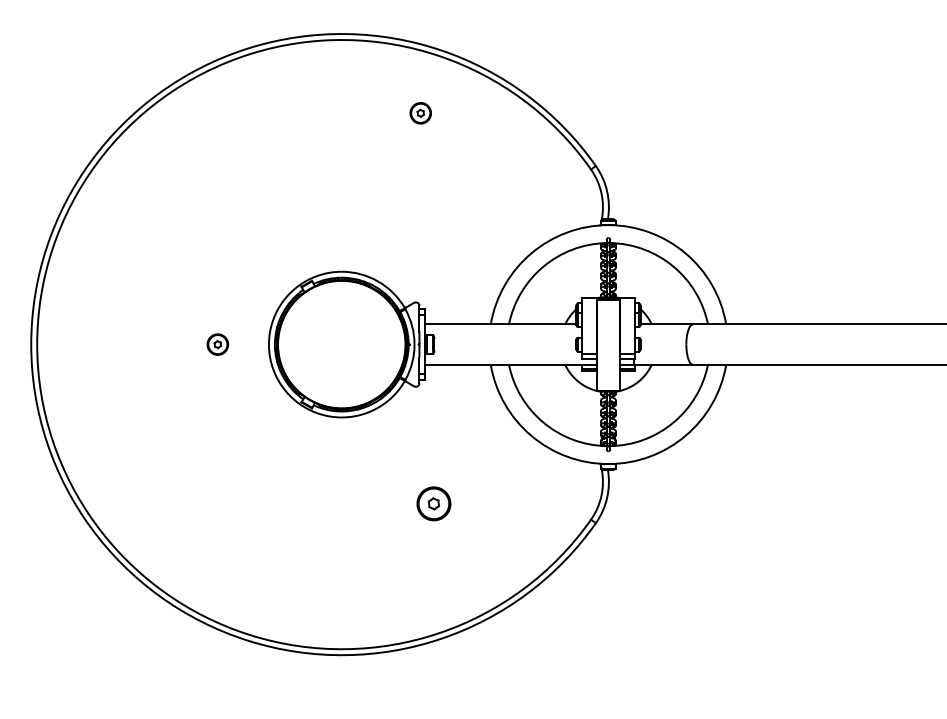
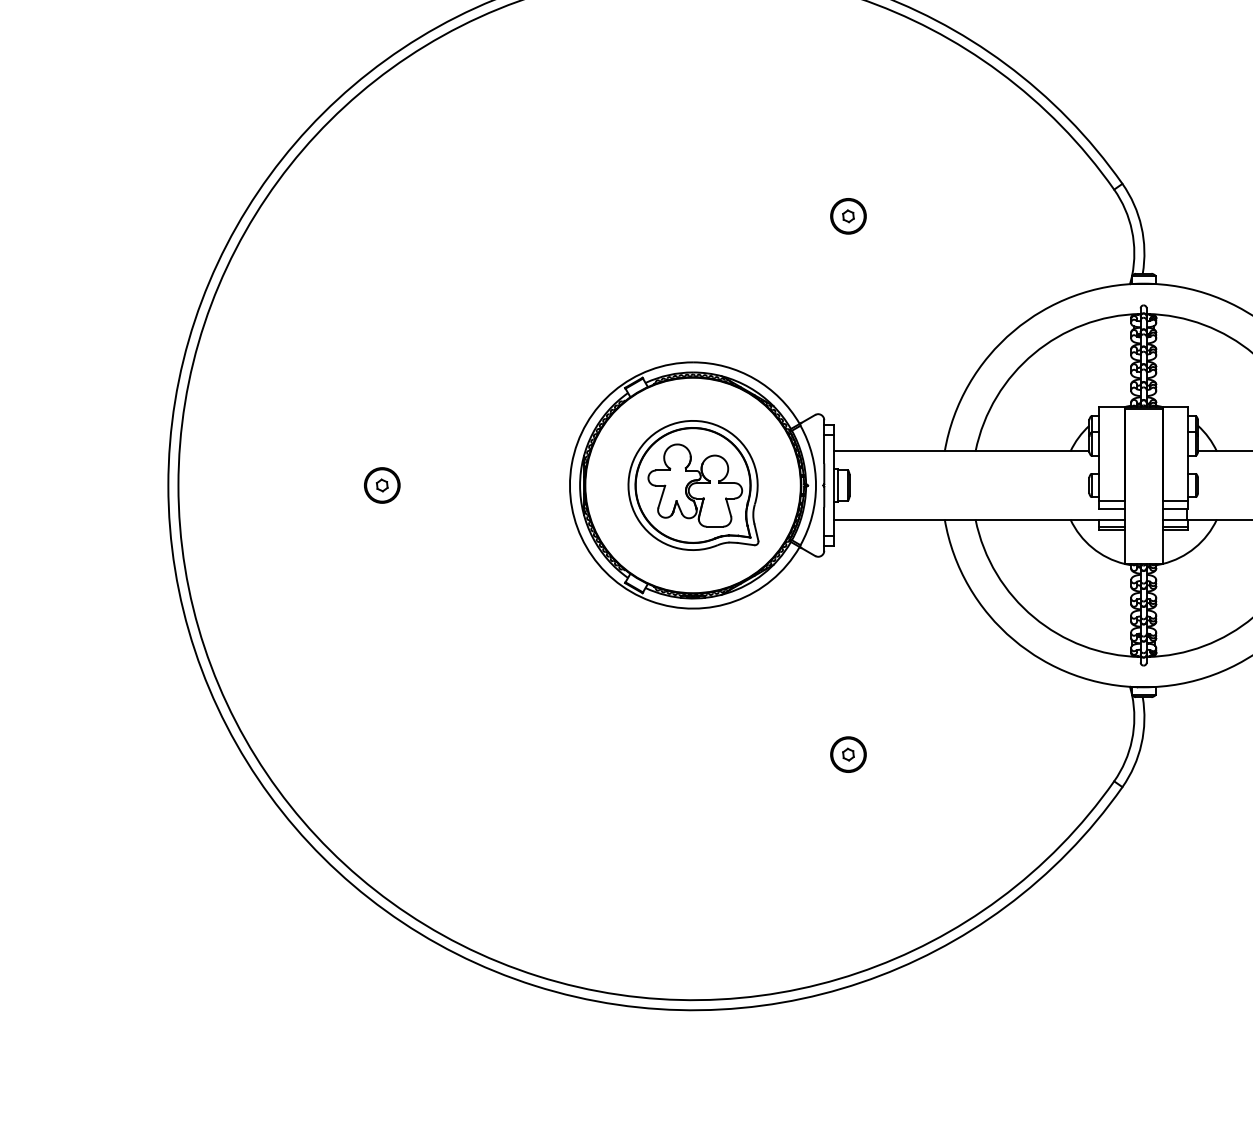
part: (420, 113) -> (848, 216), moved
part: (217, 344) -> (381, 485), moved
part: (341, 344) -> (692, 485), added
part: (433, 503) -> (848, 753), size x0.62

